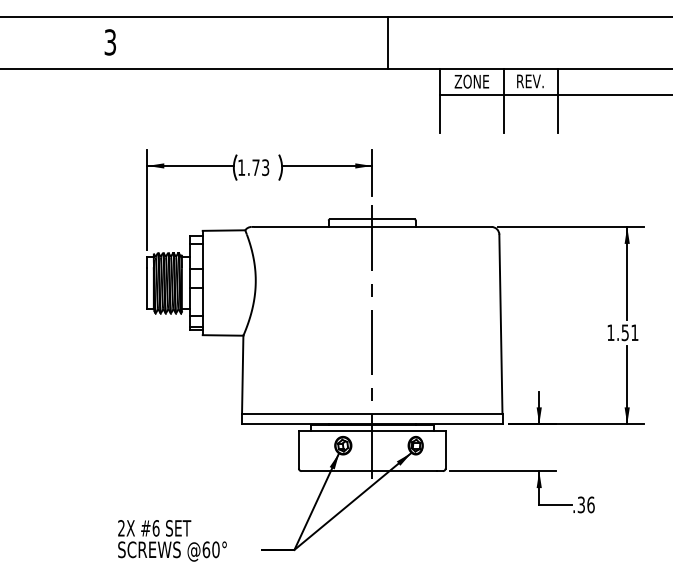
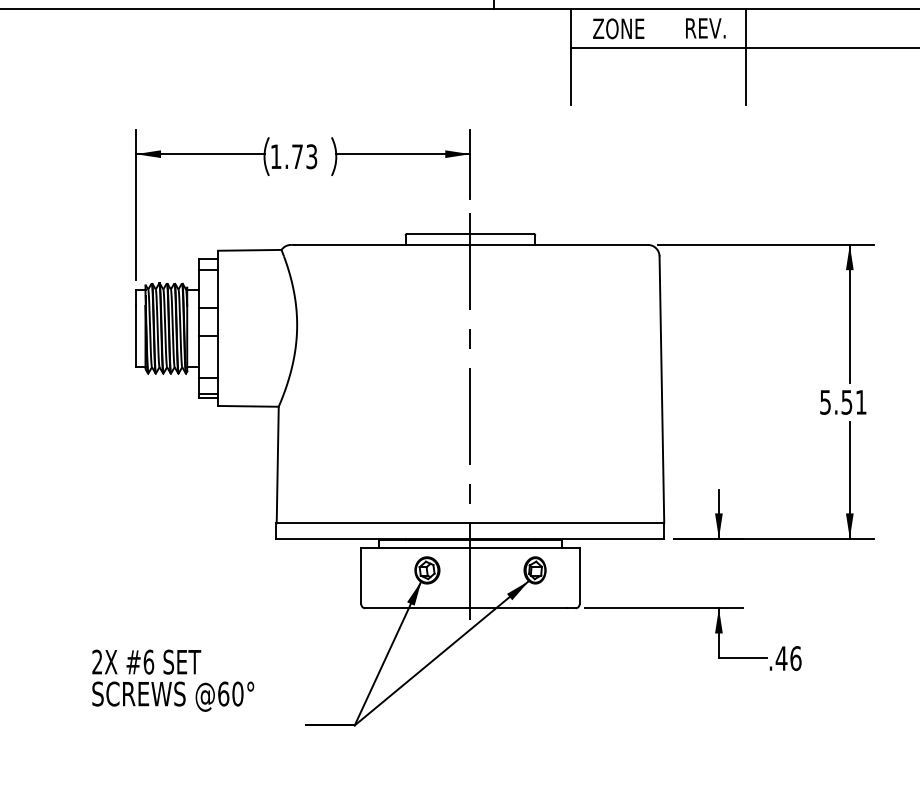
line: (503, 100) -> (665, 56), removed
text: (610, 332) -> (824, 401), 1.51 -> 5.51
text: (581, 504) -> (781, 657), .36 -> .46
text: (172, 540) -> (173, 680), moved

